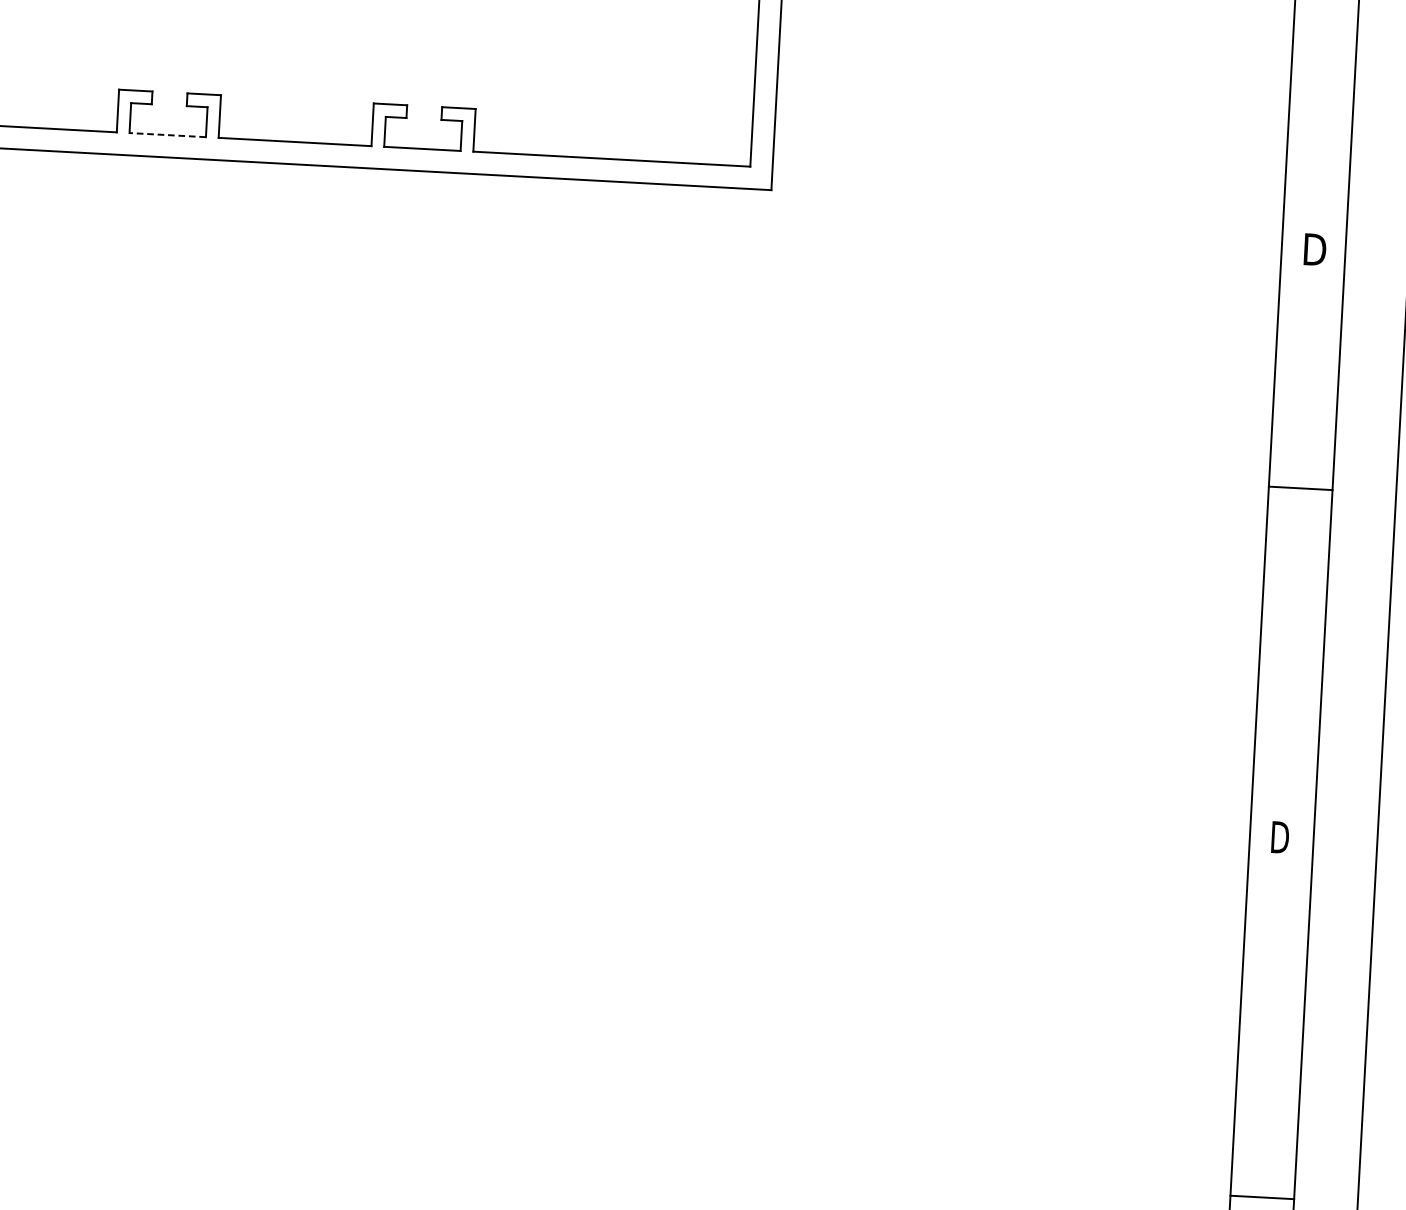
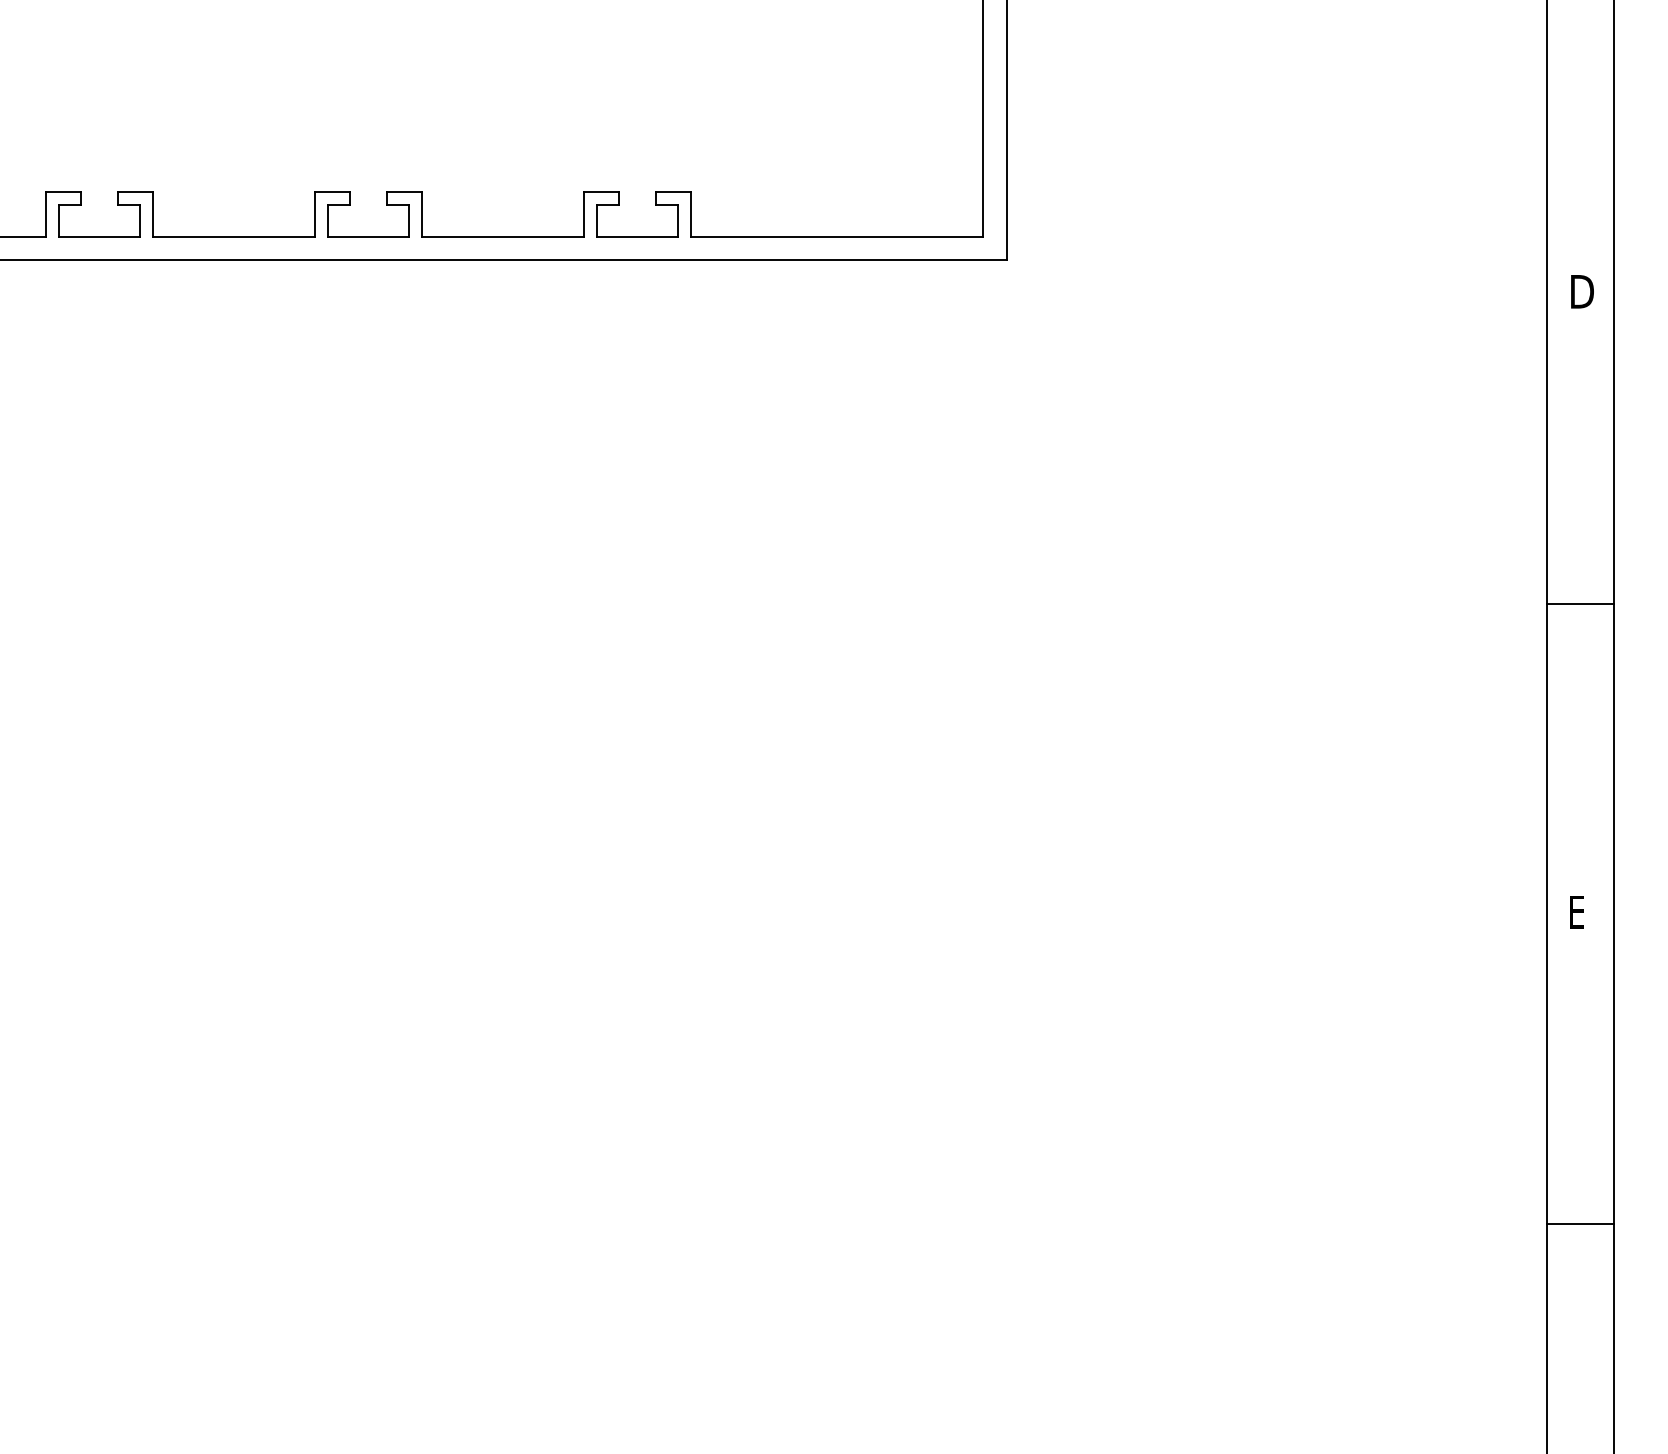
line: (166, 134) -> (367, 236), dashed -> solid
line: (1300, 488) -> (1580, 603), moved
text: (1280, 837) -> (1579, 912), D -> E
line: (1261, 1197) -> (1580, 1224), moved

